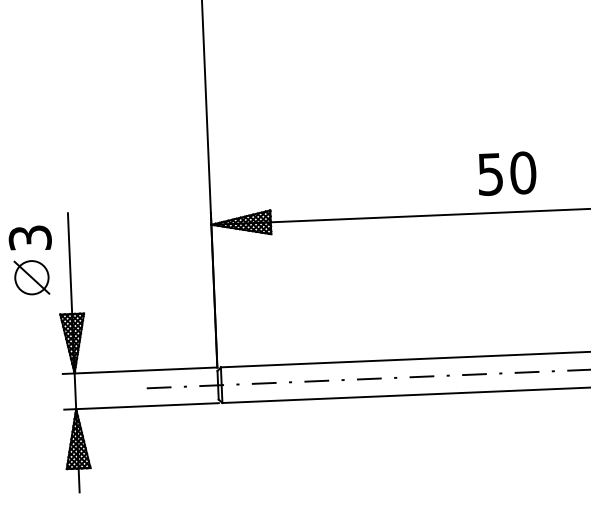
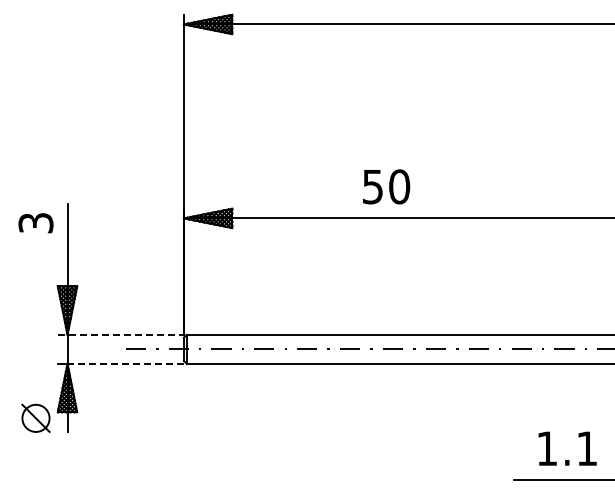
text: (507, 173) -> (386, 186), moved
part: (31, 276) -> (35, 417), moved
line: (140, 370) -> (121, 334), solid -> dashed
line: (147, 405) -> (125, 363), solid -> dashed

